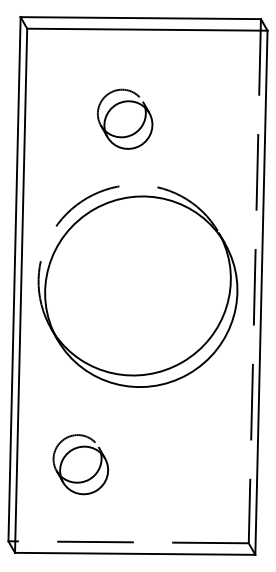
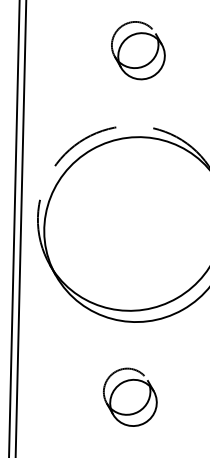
part: (125, 118) -> (138, 49), moved
part: (80, 464) -> (129, 397), moved

